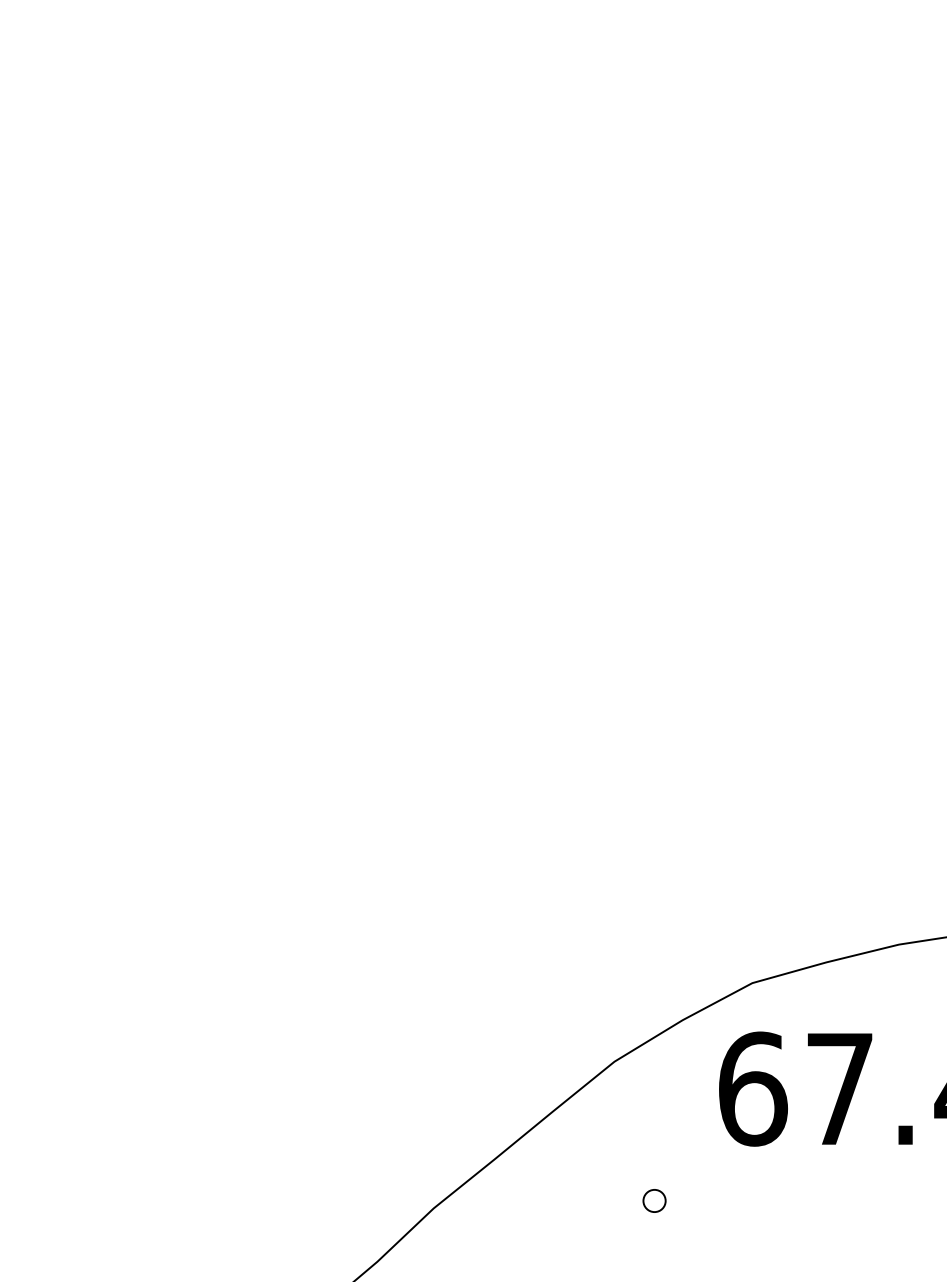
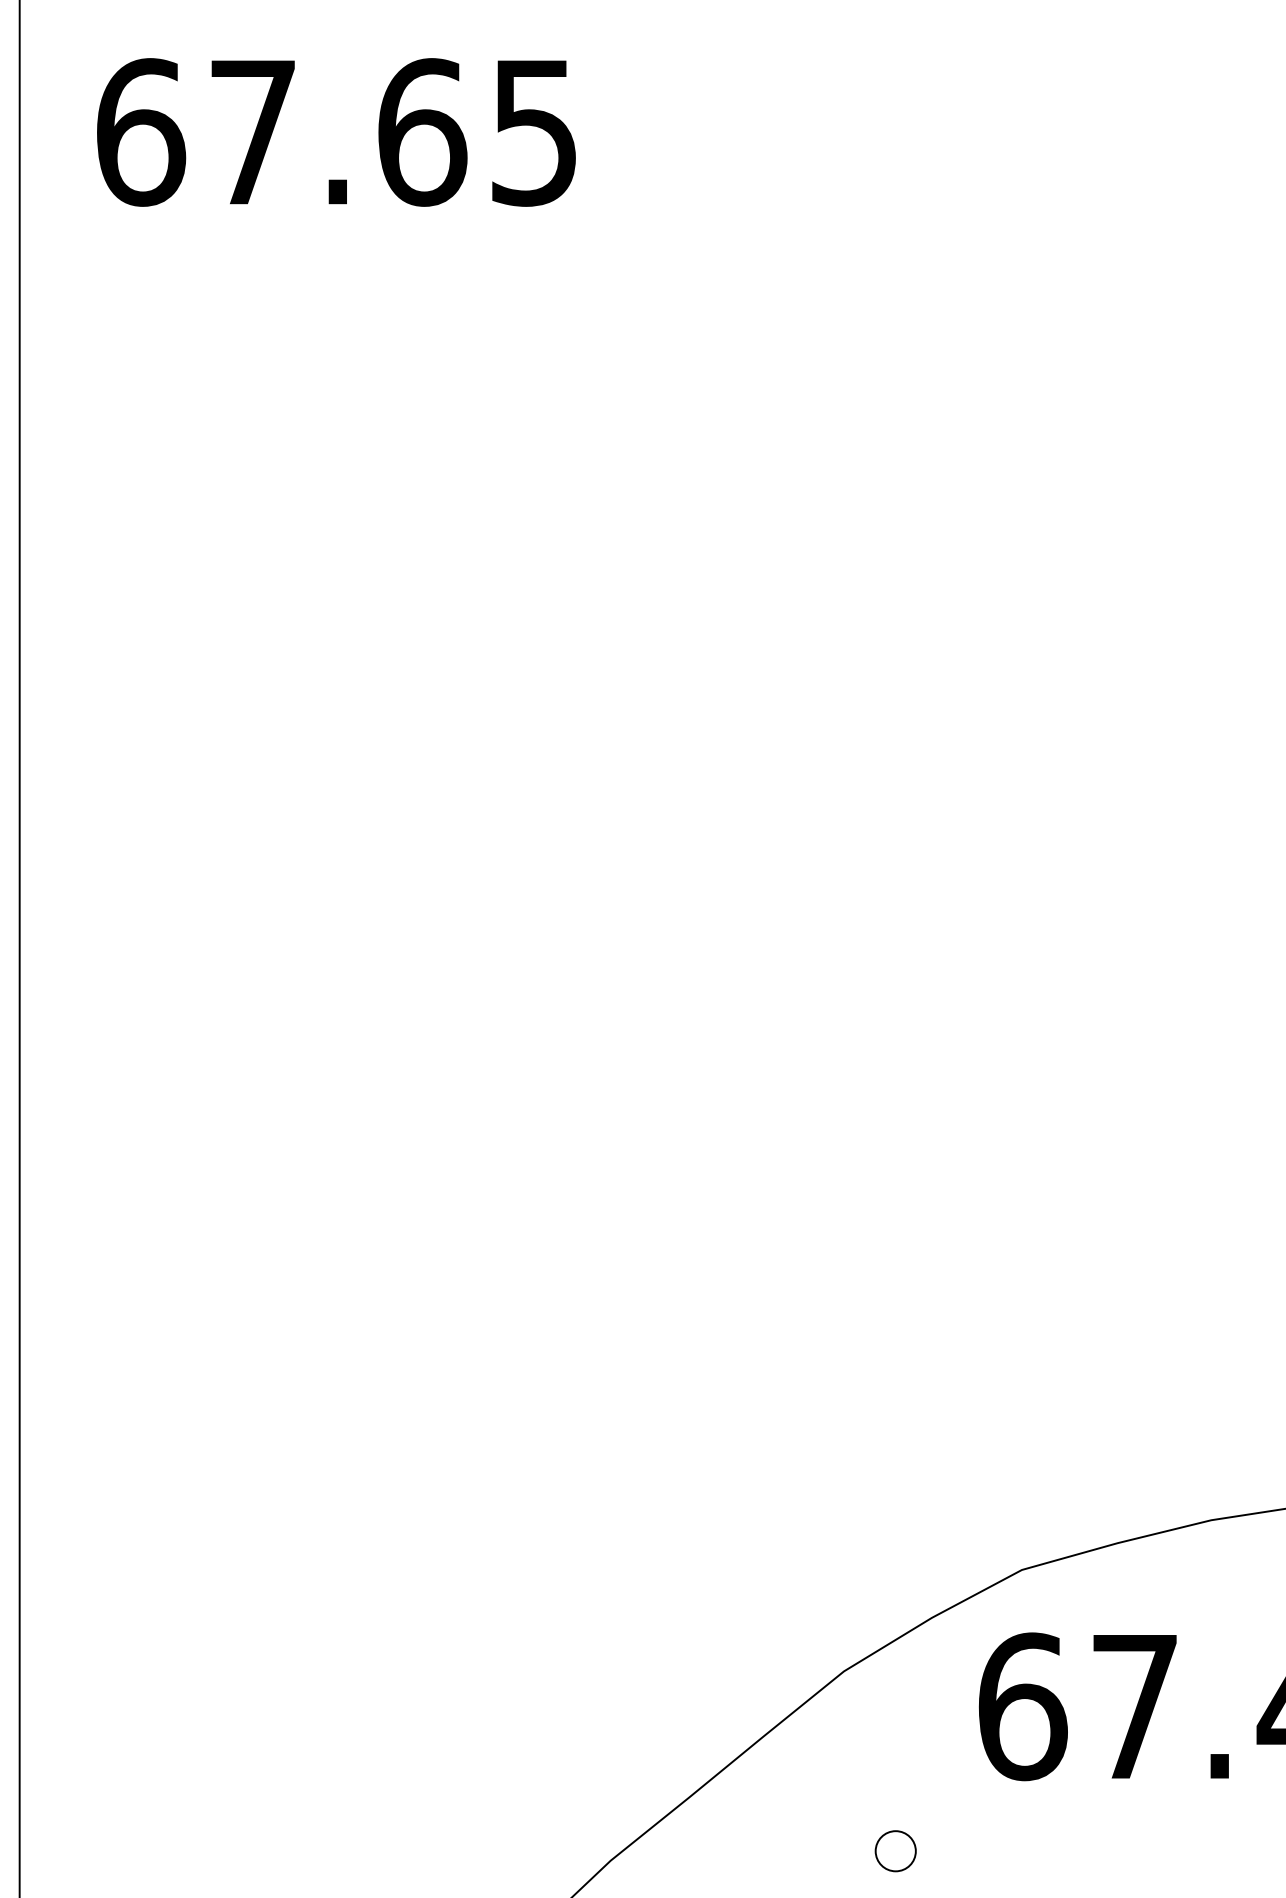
part: (654, 1200) -> (895, 1850), size x1.4

